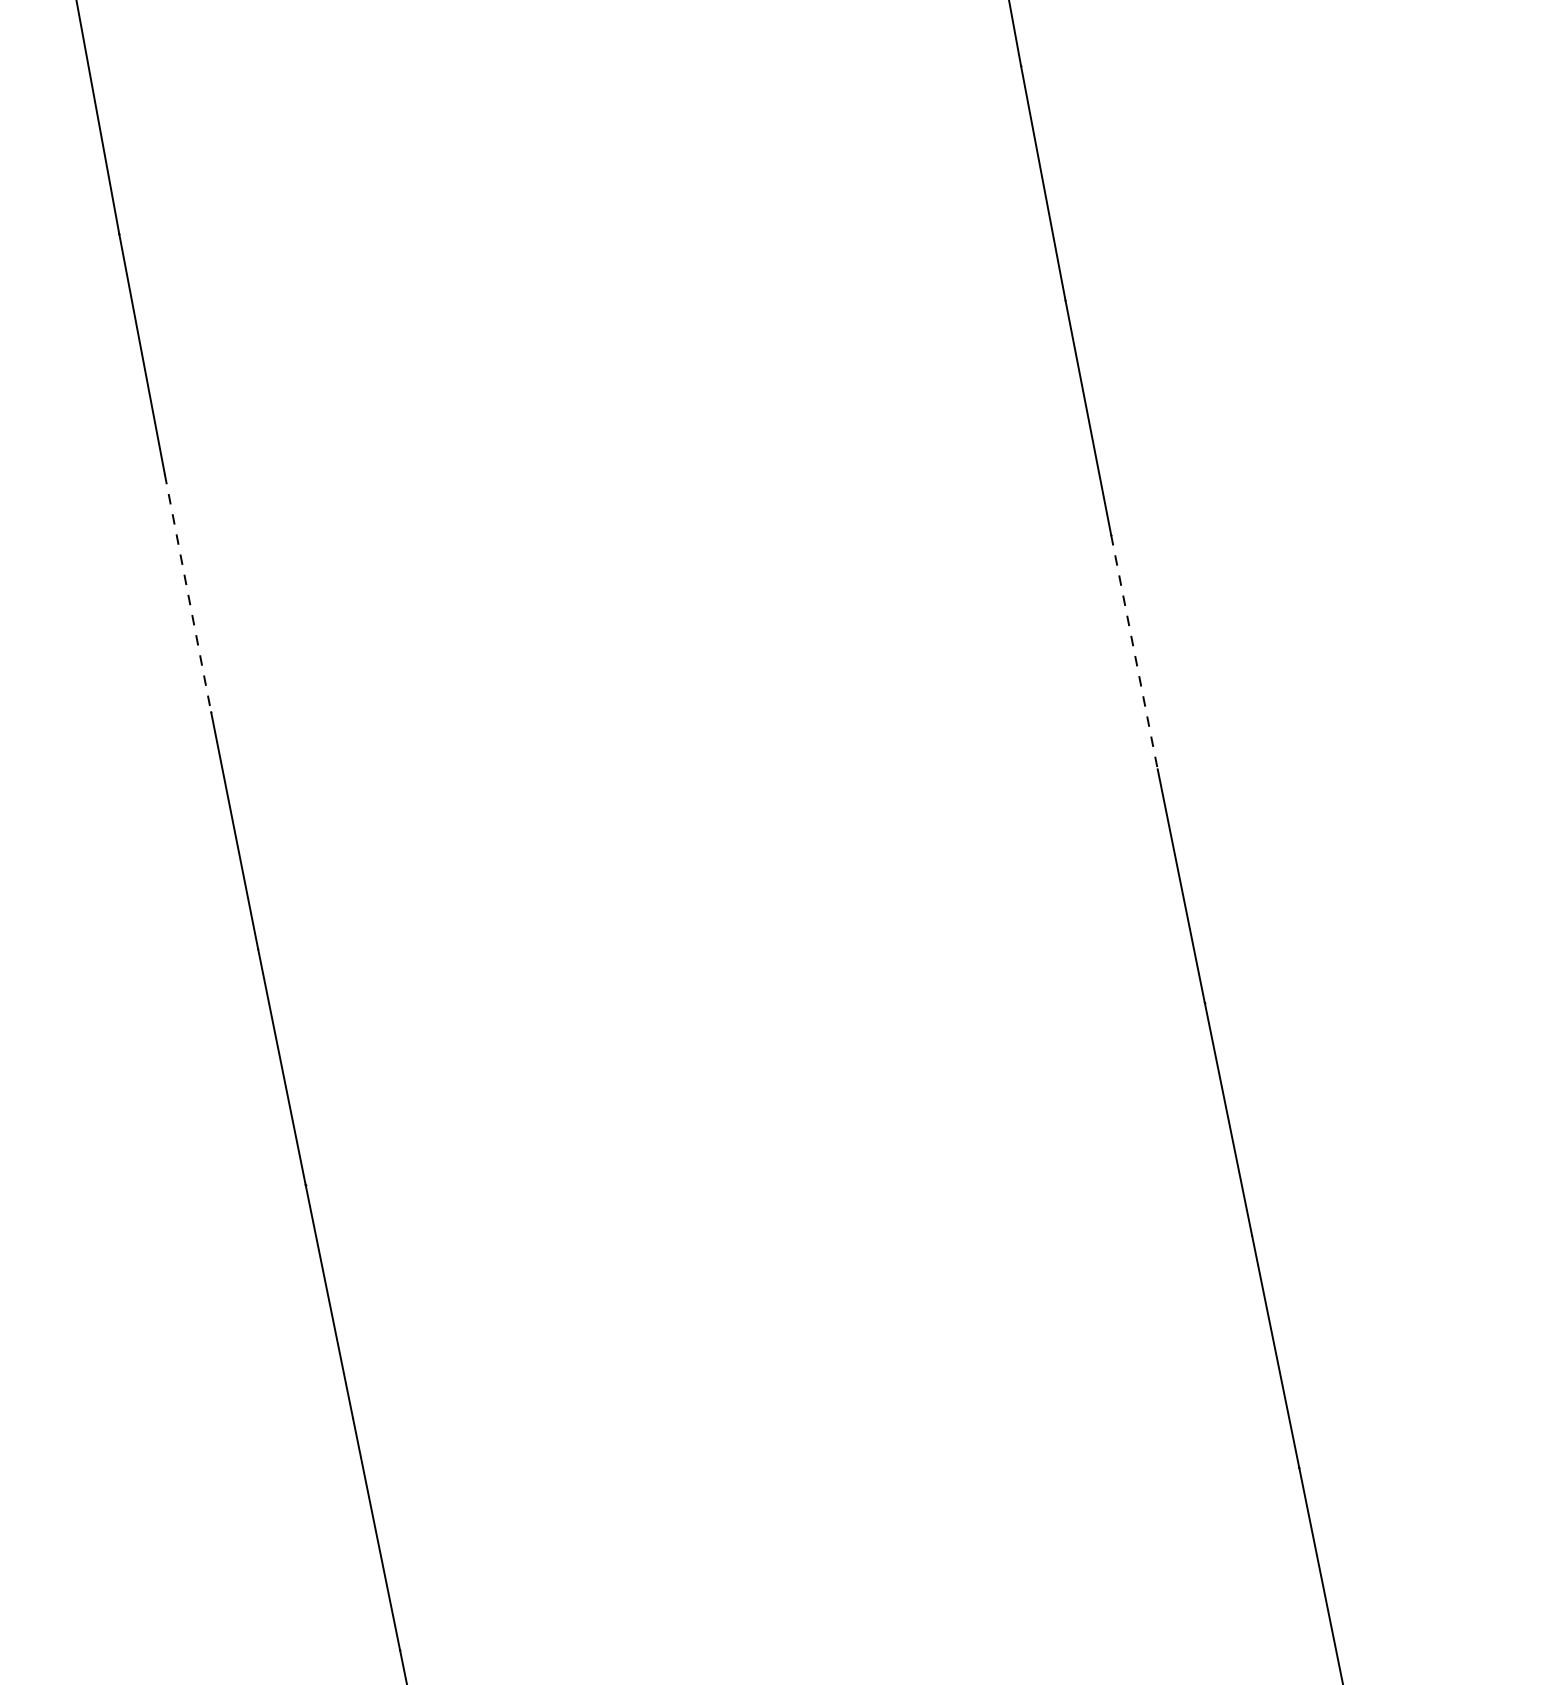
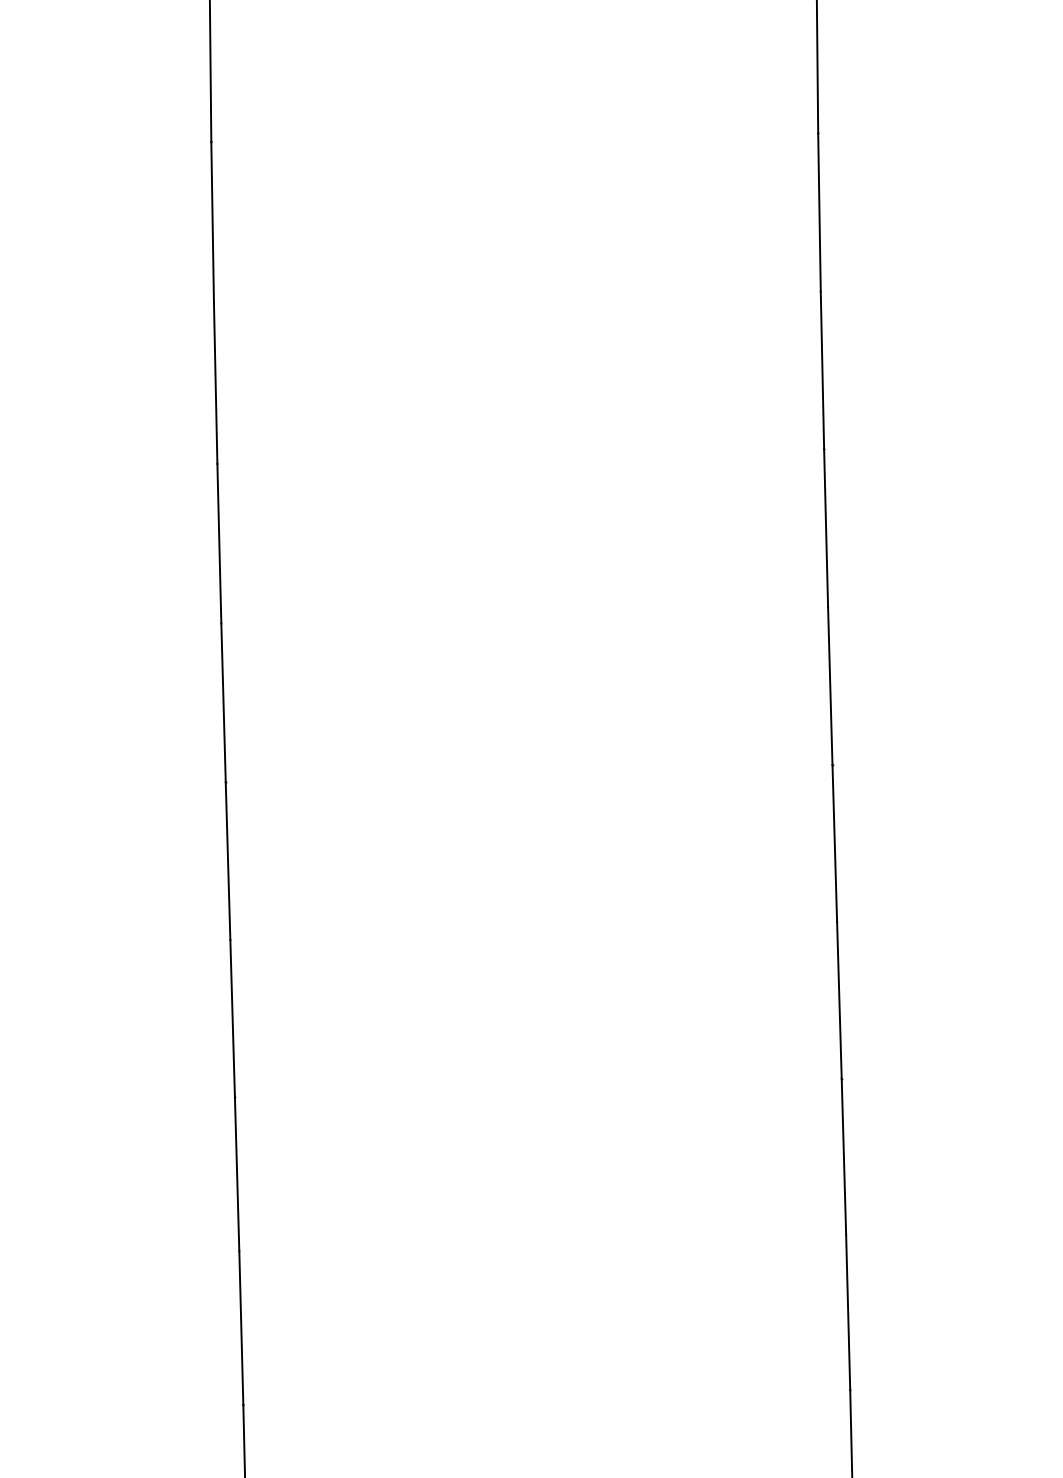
line: (187, 593) -> (215, 383), dashed -> solid
line: (1135, 652) -> (826, 528), dashed -> solid

